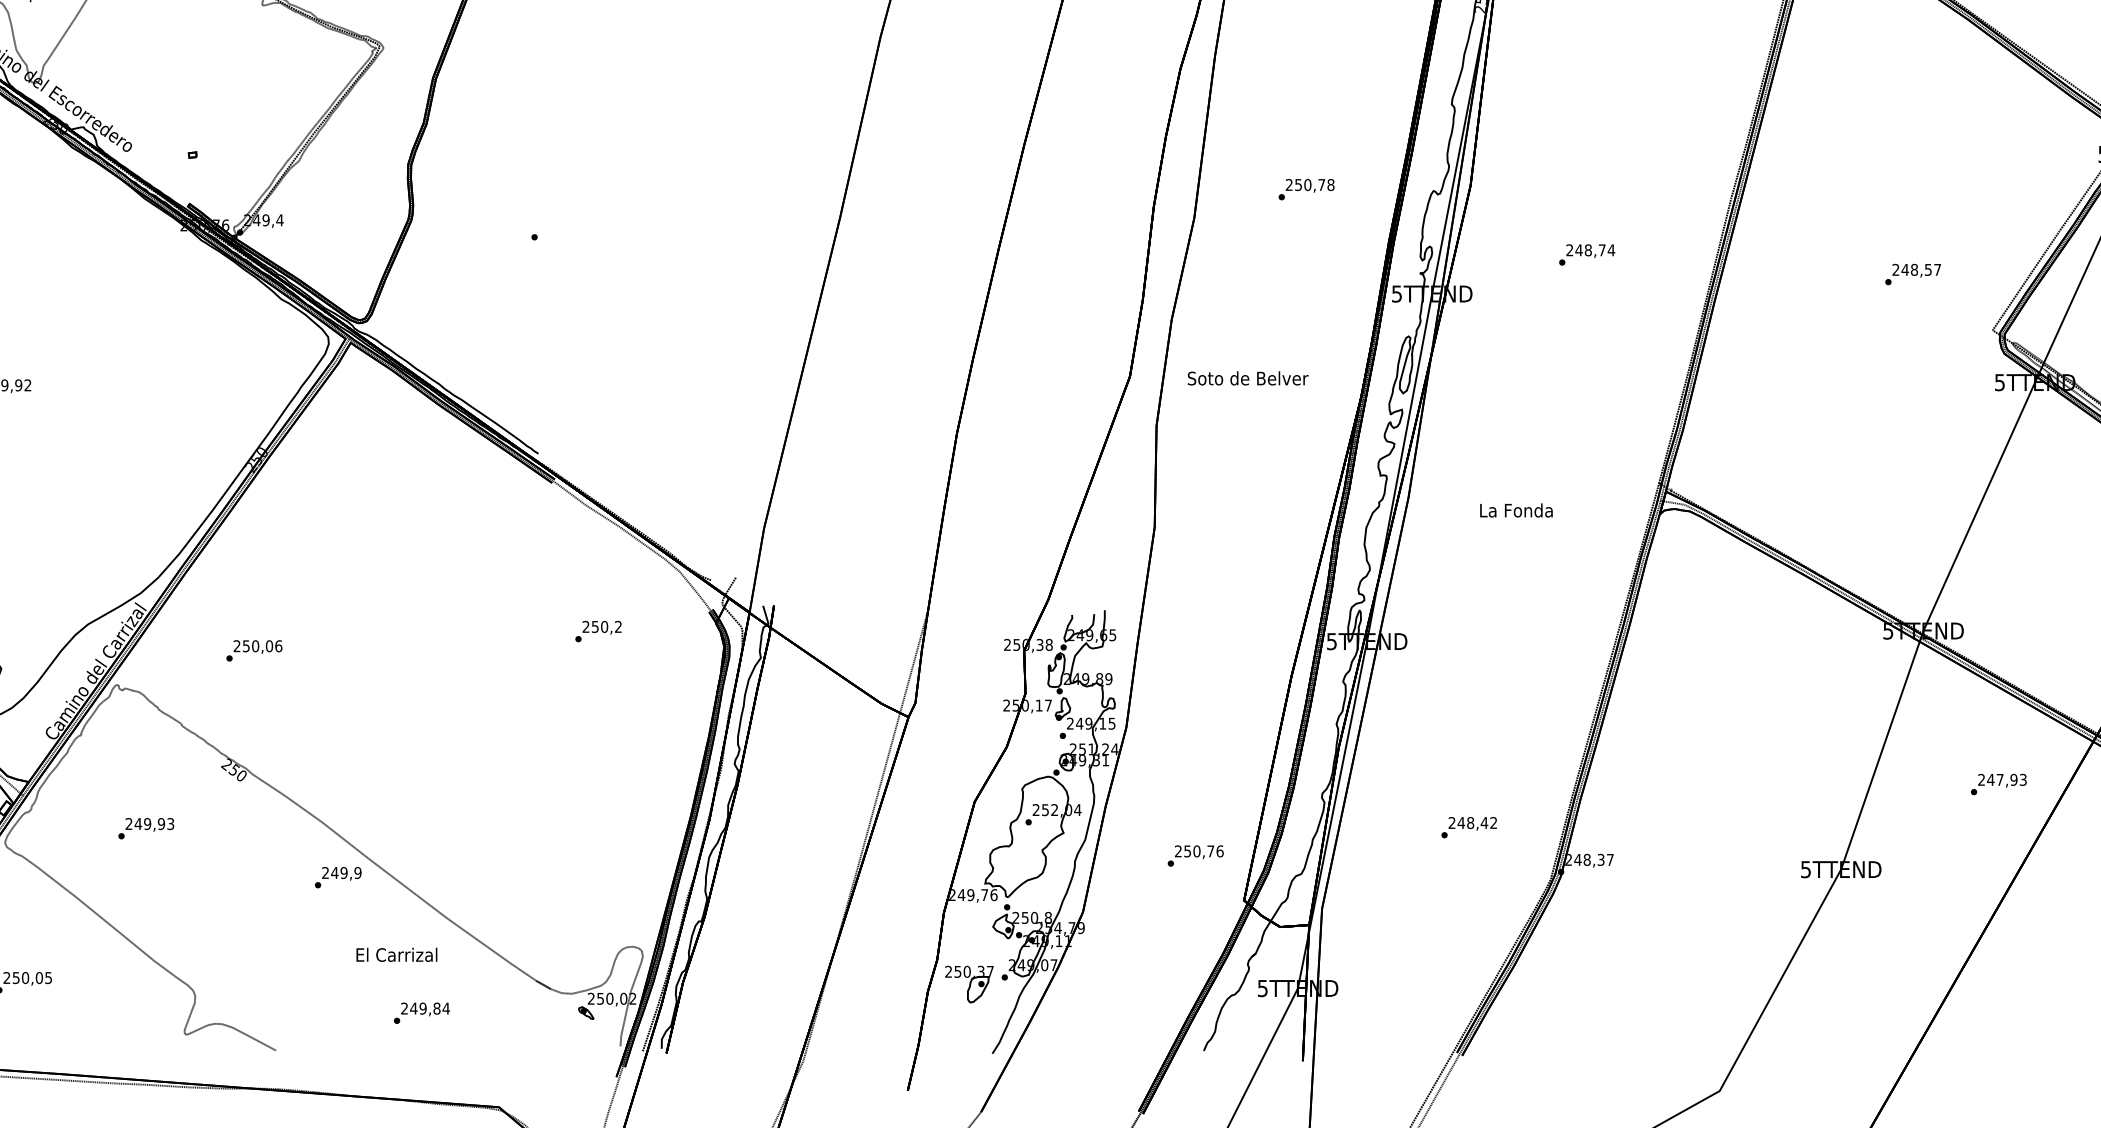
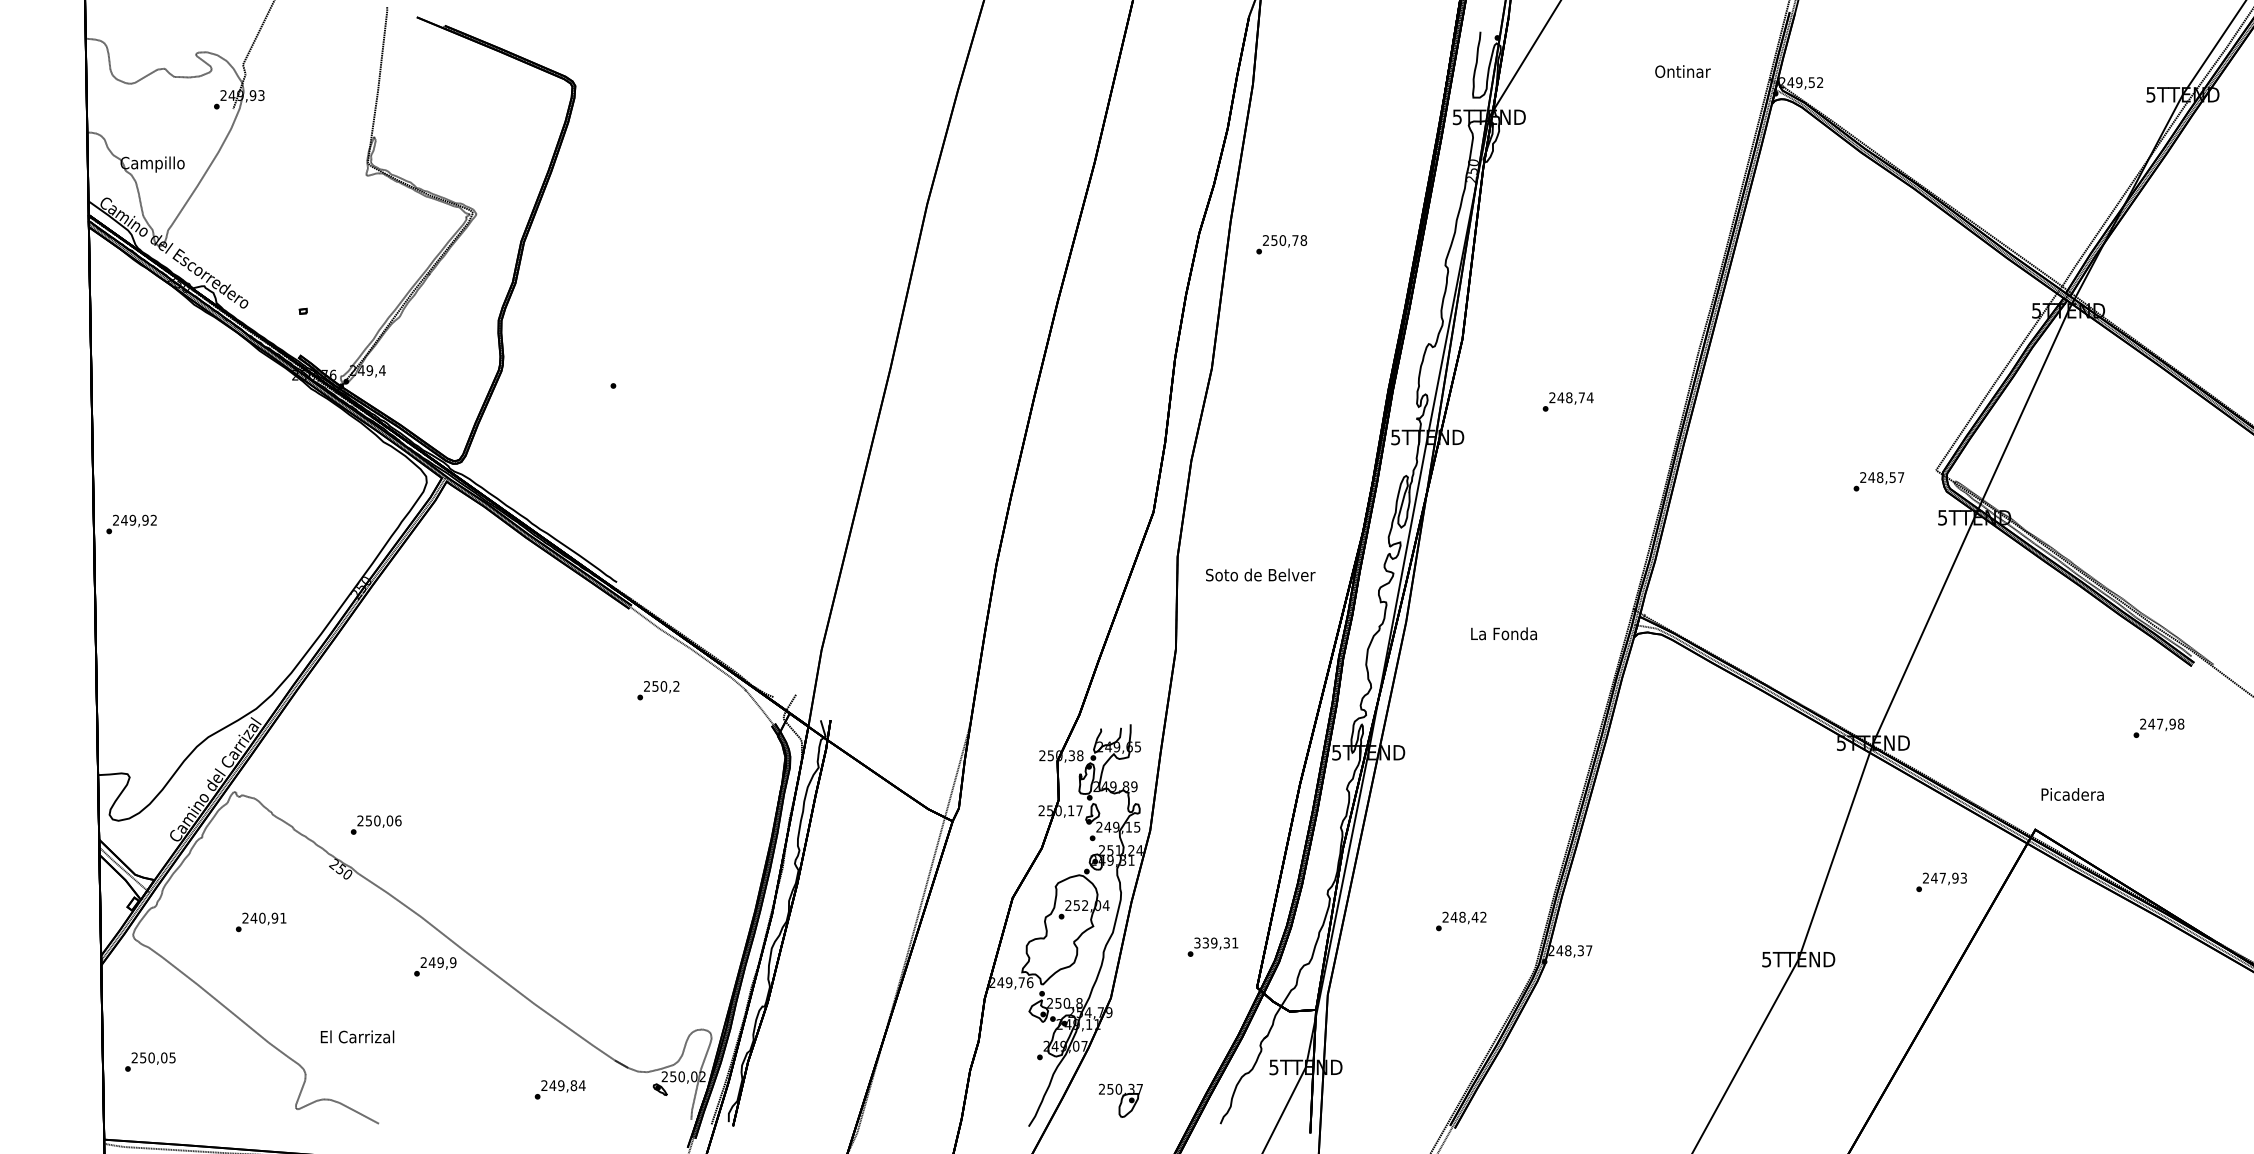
text: (1306, 189) -> (1281, 244), moved
text: (1912, 274) -> (1878, 481), moved
text: (1247, 377) -> (1260, 574), moved
text: (598, 631) -> (658, 690), moved
text: (254, 650) -> (376, 824), moved
text: (158, 823) -> (272, 917), 249,93 -> 240,91
text: (1199, 850) -> (1216, 942), 250,76 -> 339,31
text: (396, 954) -> (357, 1036), moved
part: (969, 984) -> (1120, 1100), moved
text: (421, 1012) -> (559, 1089), moved

